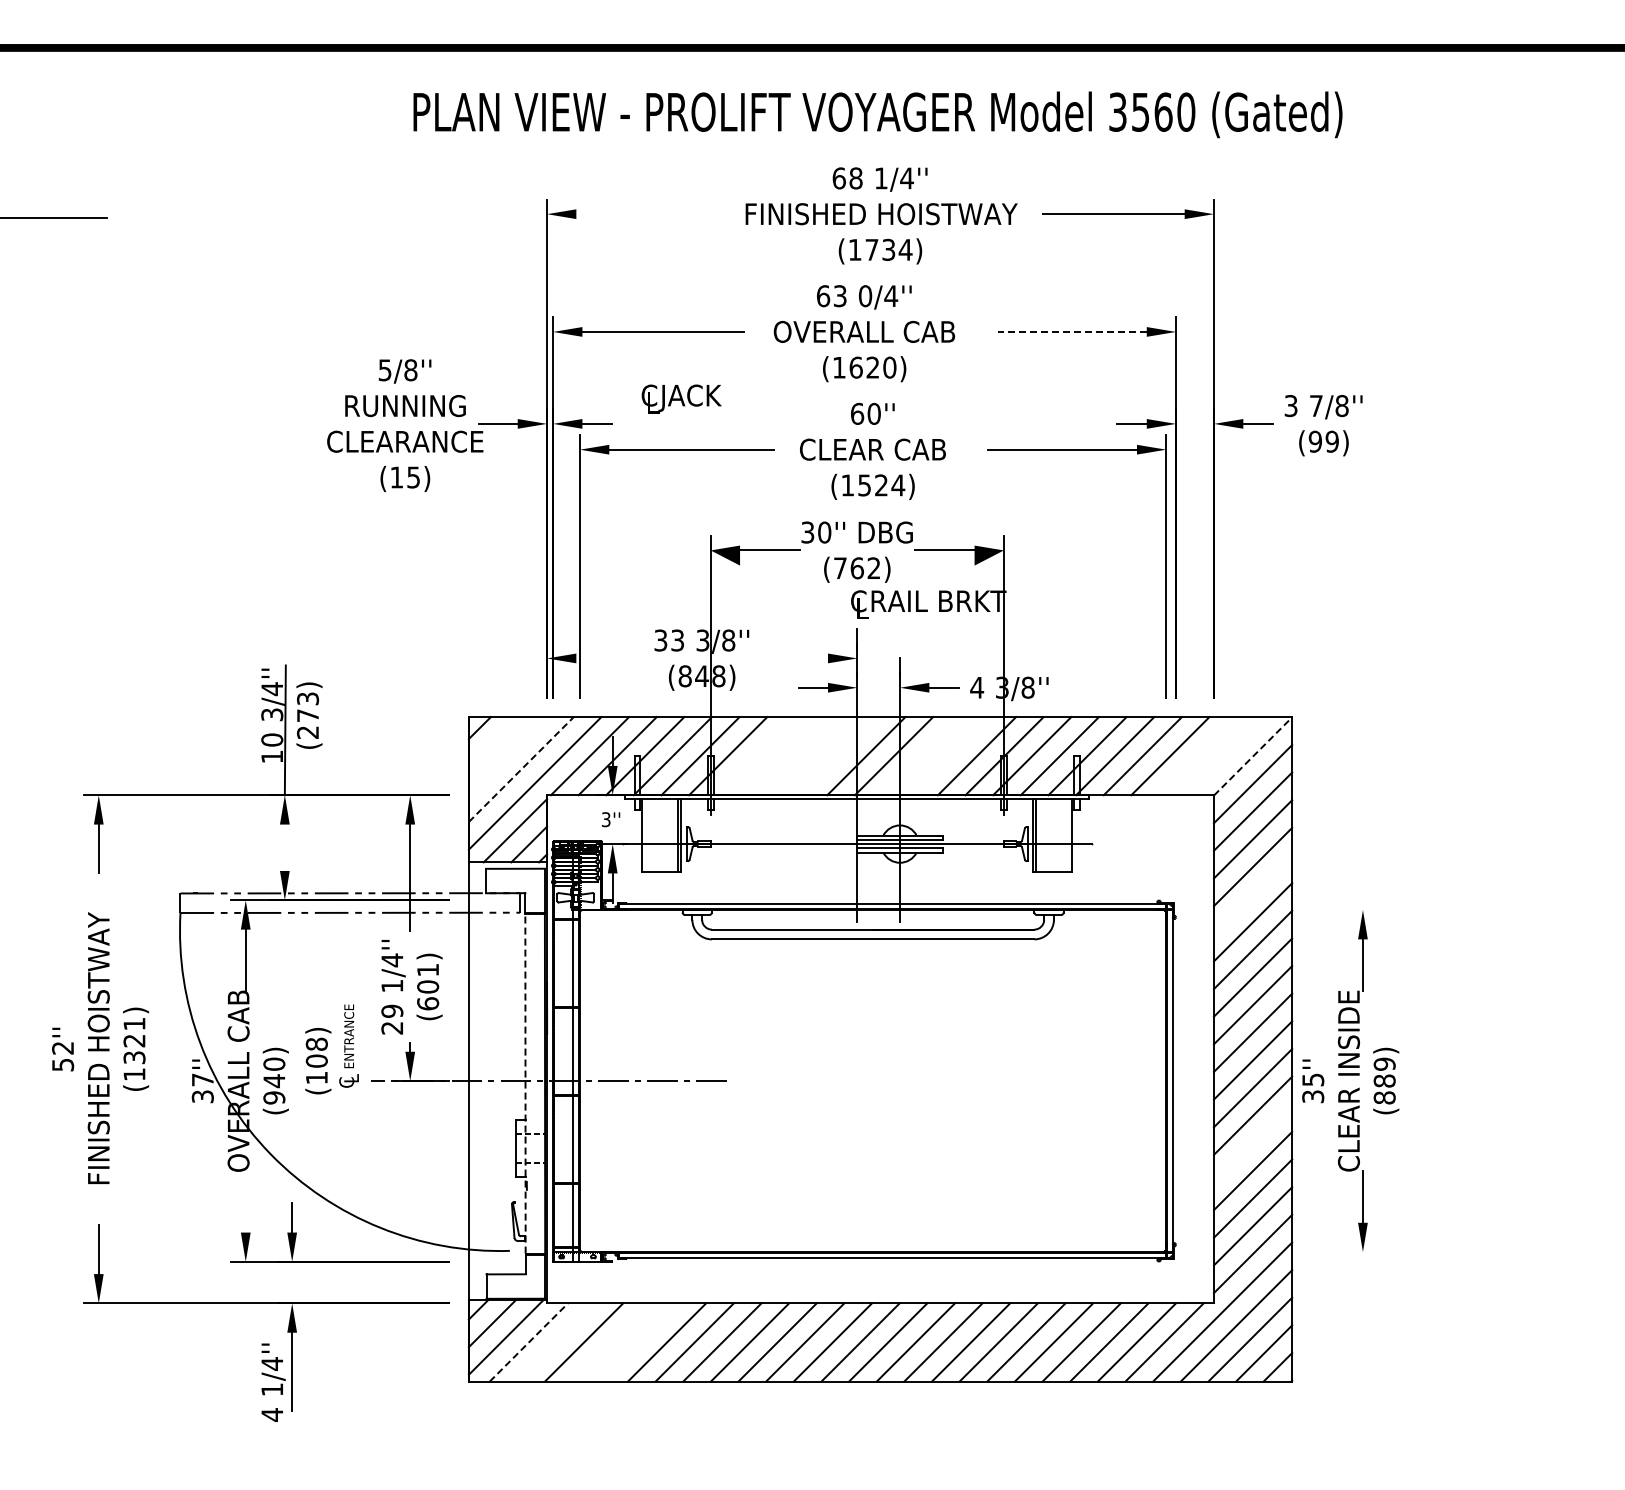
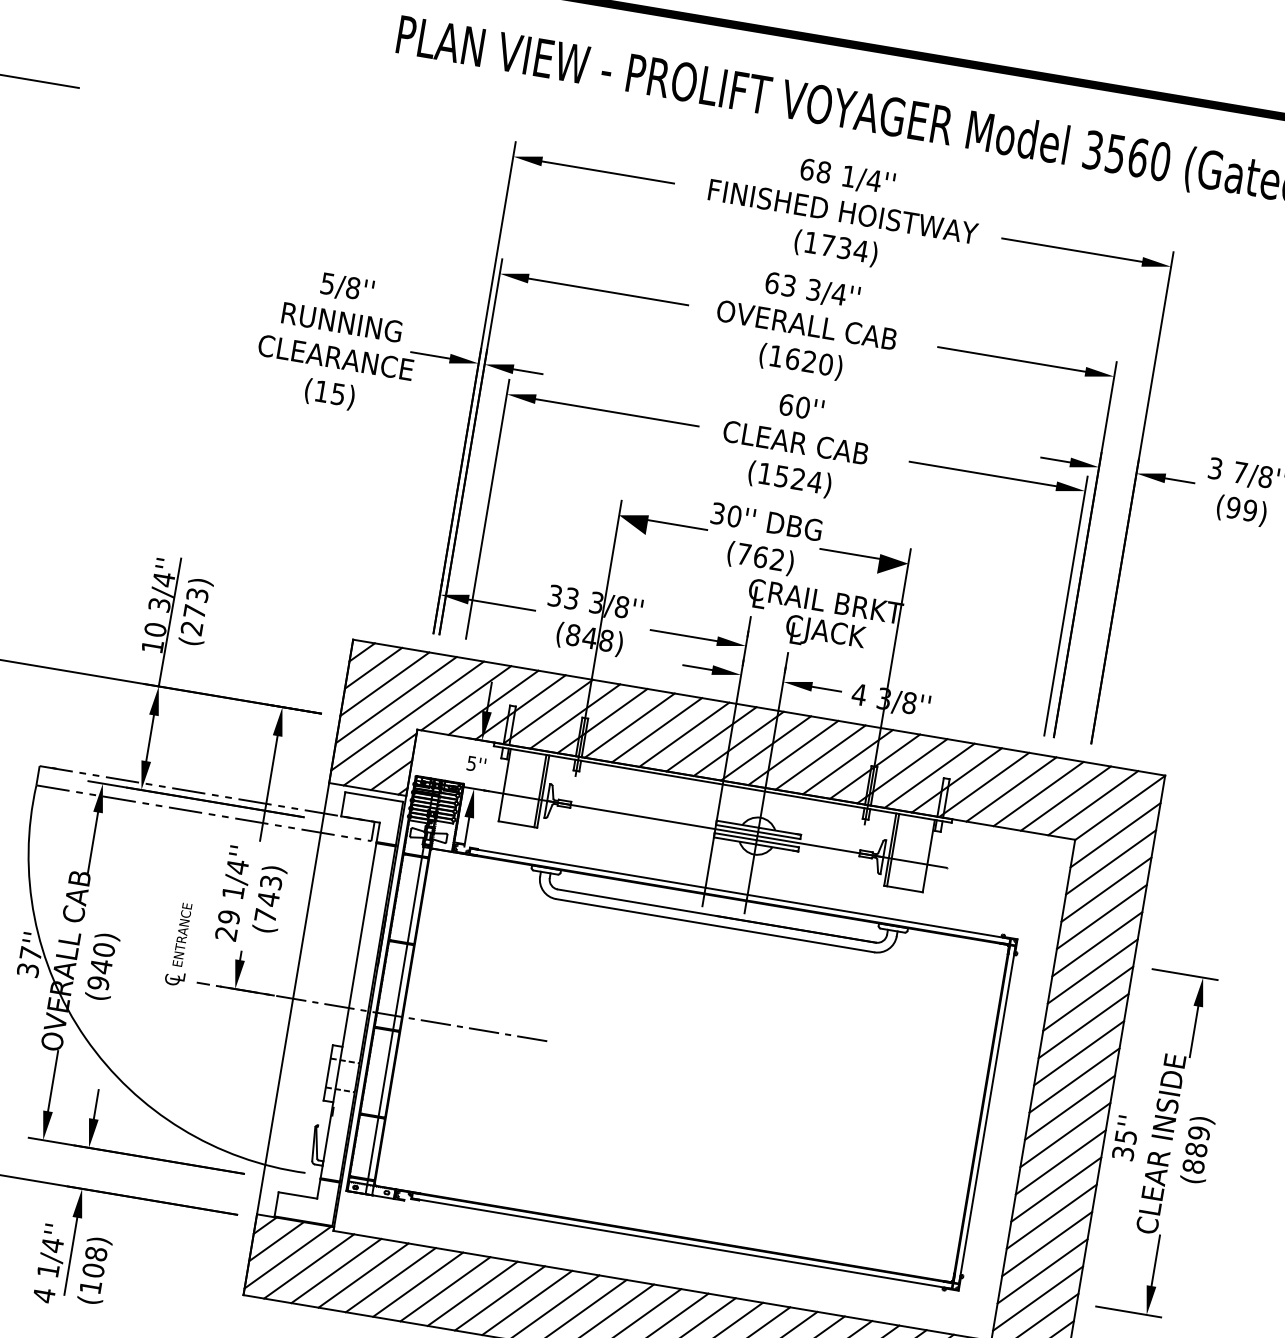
line: (643, 214) -> (608, 172), added
text: (865, 296) -> (813, 290), 0/4'' -> 3/4''
line: (1072, 331) -> (1012, 359), dashed -> solid
text: (681, 398) -> (825, 633), moved
line: (609, 658) -> (501, 605), added
line: (794, 658) -> (684, 635), added
line: (493, 741) -> (373, 667), added
line: (507, 755) -> (384, 683), added
line: (755, 756) -> (629, 725), added
line: (783, 756) -> (656, 730), added
line: (811, 756) -> (684, 735), added
line: (838, 756) -> (711, 739), added
line: (921, 756) -> (793, 753), added
line: (949, 756) -> (820, 757), added
line: (1197, 756) -> (1065, 798), added
line: (1225, 756) -> (1092, 803), added
line: (1253, 756) -> (1120, 808), dashed -> solid
line: (521, 769) -> (396, 700), dashed -> solid
text: (606, 819) -> (472, 763), 3'' -> 5''
line: (284, 847) -> (149, 737), added
line: (1253, 894) -> (1097, 944), added
line: (1344, 910) -> (1184, 975), added
text: (428, 986) -> (268, 898), (601) -> (743)
text: (318, 1061) -> (95, 1271), moved
line: (525, 1083) -> (348, 1010), dashed -> solid
line: (1253, 1143) -> (1056, 1189), added
line: (245, 1201) -> (52, 1080), added
line: (1344, 1252) -> (1128, 1312), added
line: (529, 1342) -> (309, 1266), dashed -> solid
line: (556, 1342) -> (336, 1271), added
line: (611, 1342) -> (390, 1280), added
line: (639, 1342) -> (418, 1284), added

